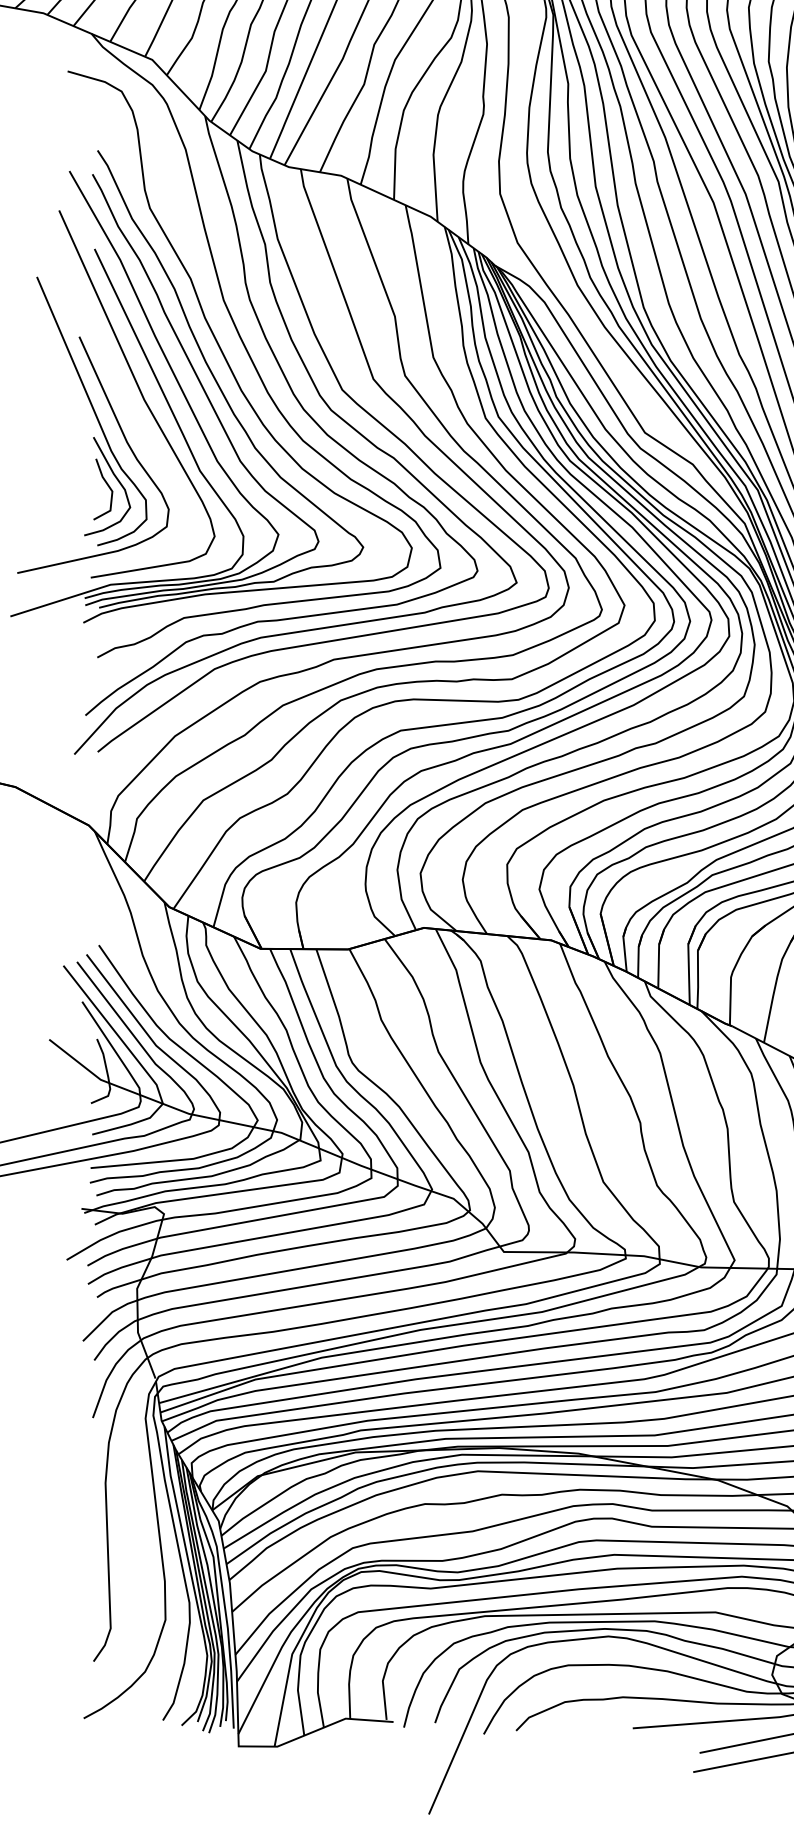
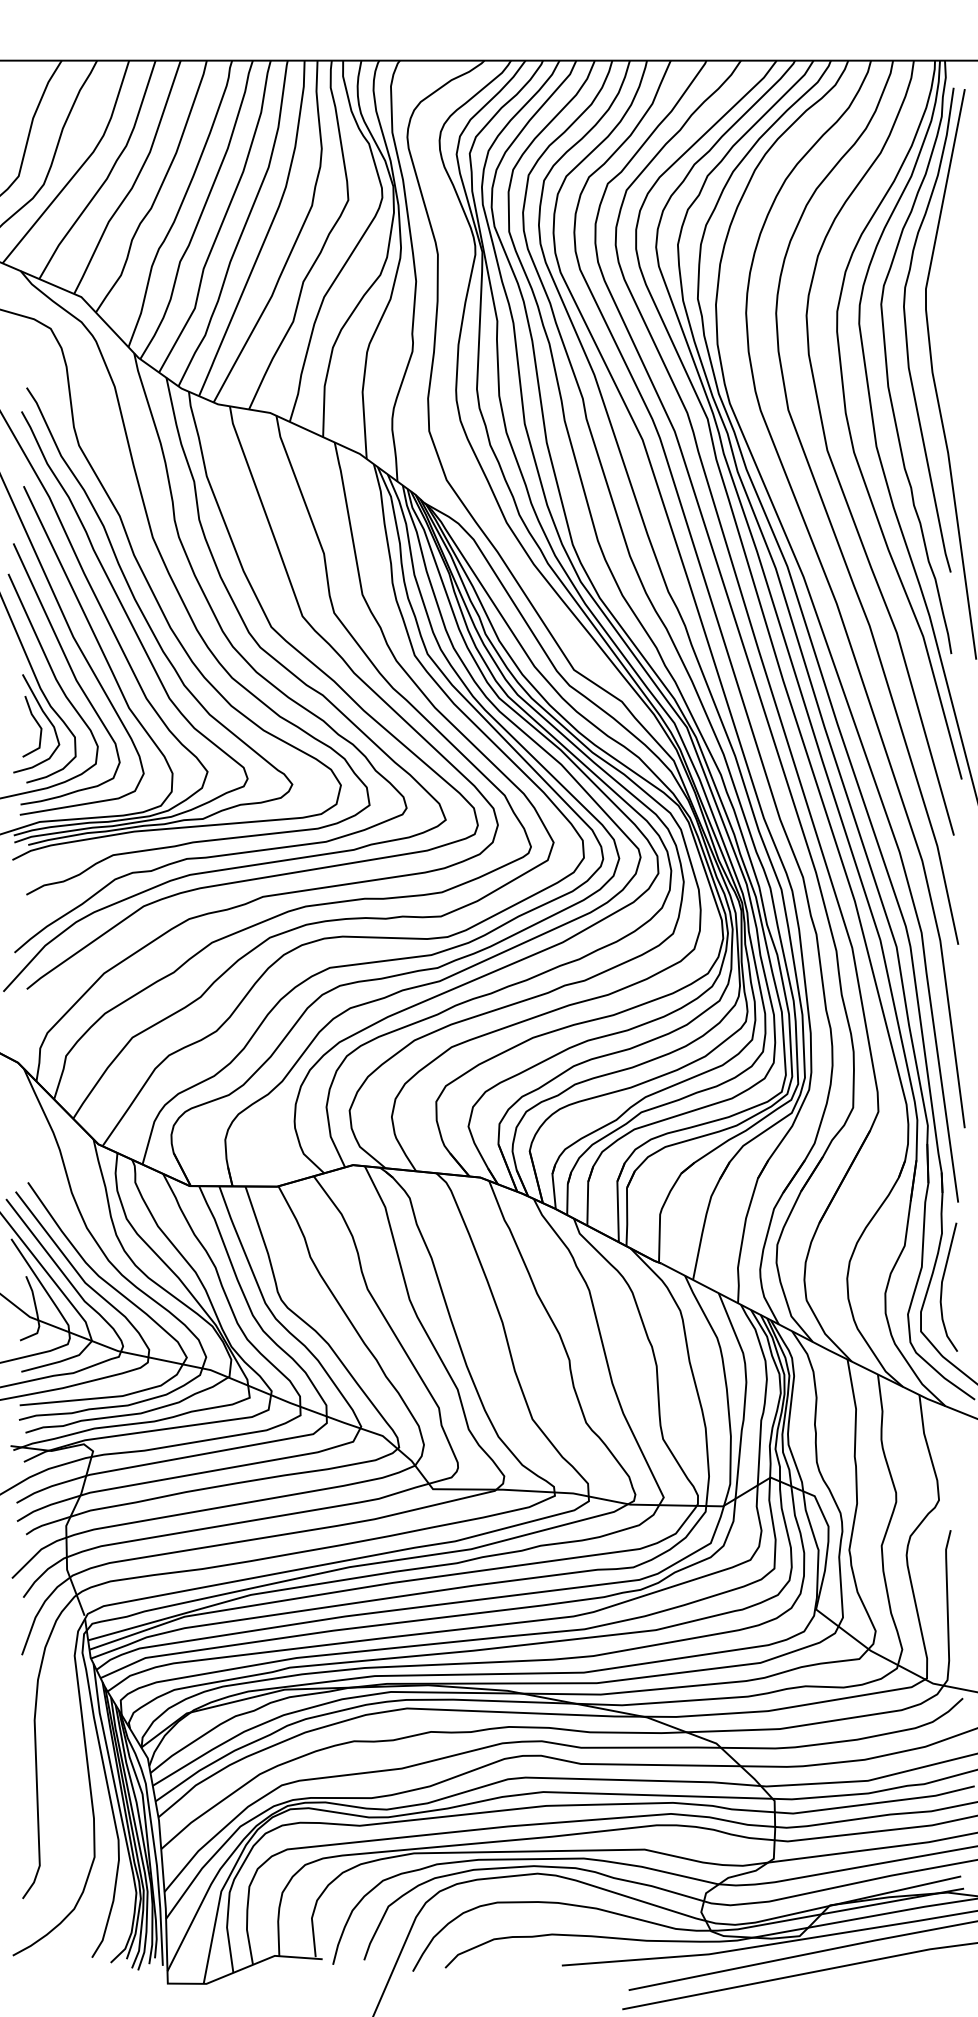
curve: (142, 435) -> (71, 672), added

